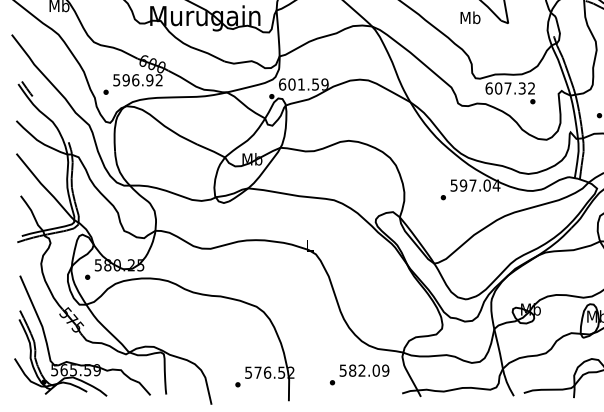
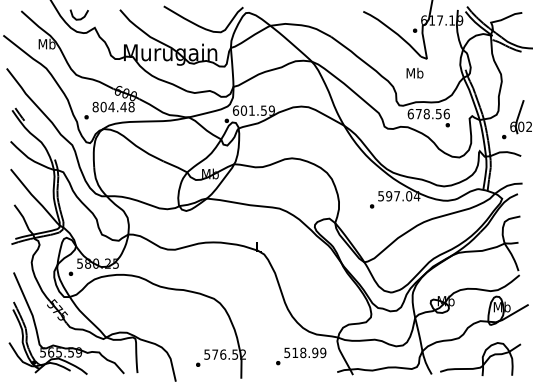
text: (469, 18) -> (414, 73), moved
text: (137, 79) -> (113, 106), 596.92 -> 804.48
text: (514, 87) -> (432, 113), 607.32 -> 678.56
text: (364, 370) -> (305, 352), 582.09 -> 518.99

